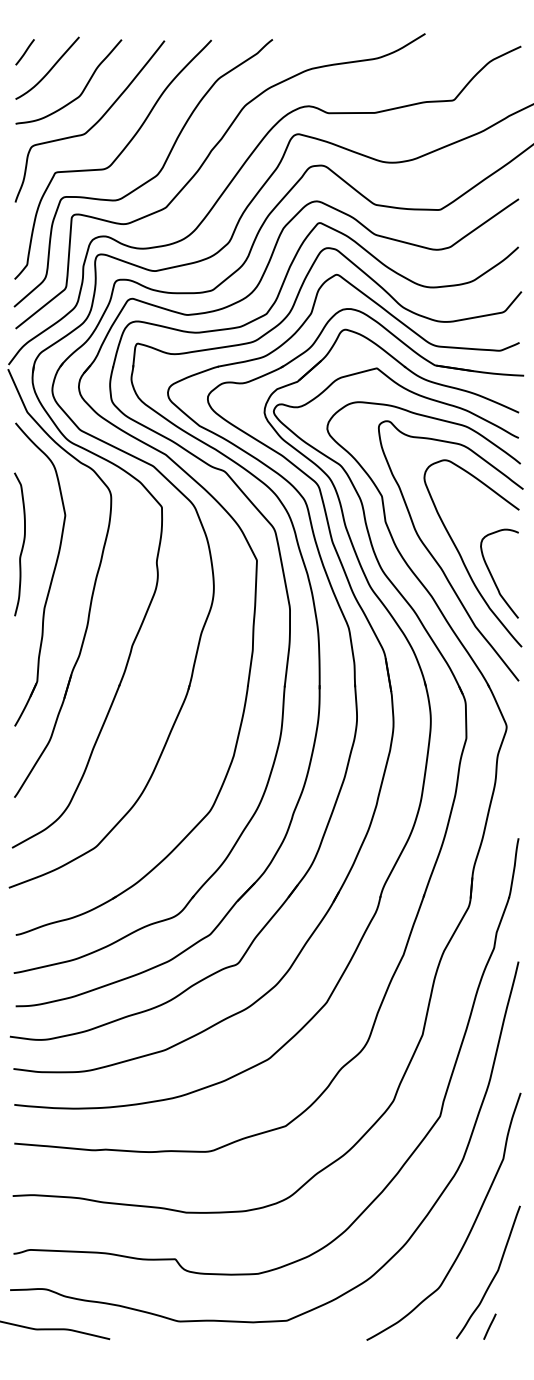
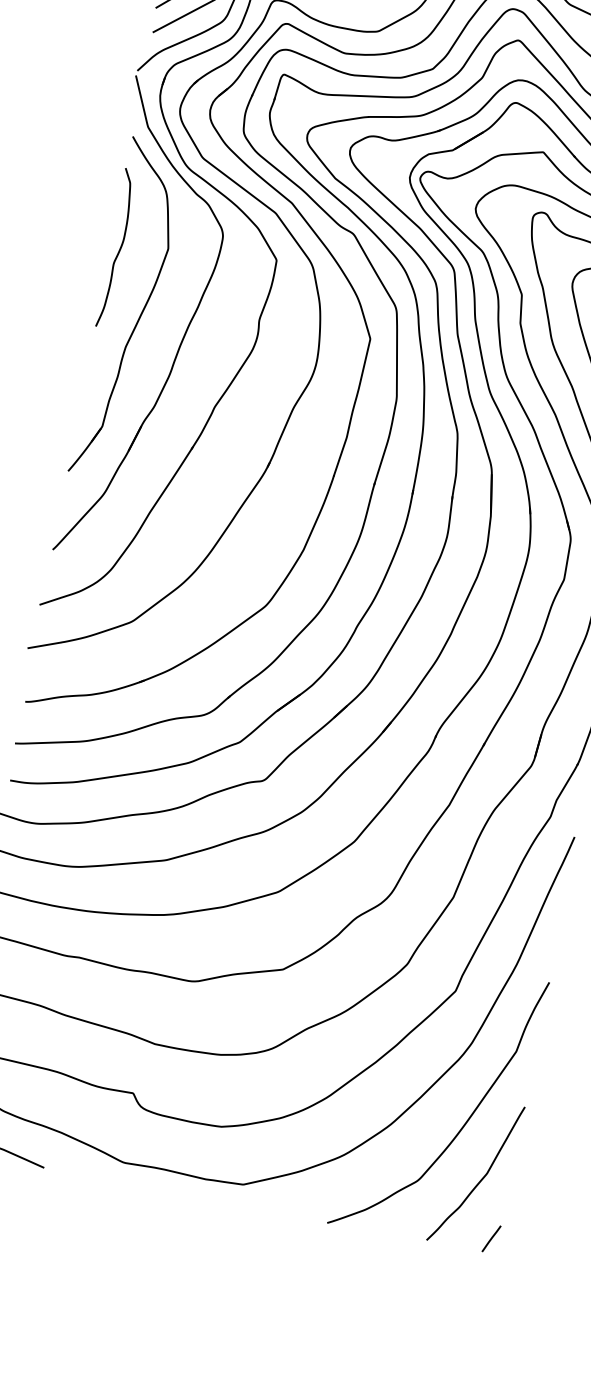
curve: (22, 544) -> (119, 248), moved
line: (489, 1326) -> (491, 1238), moved

